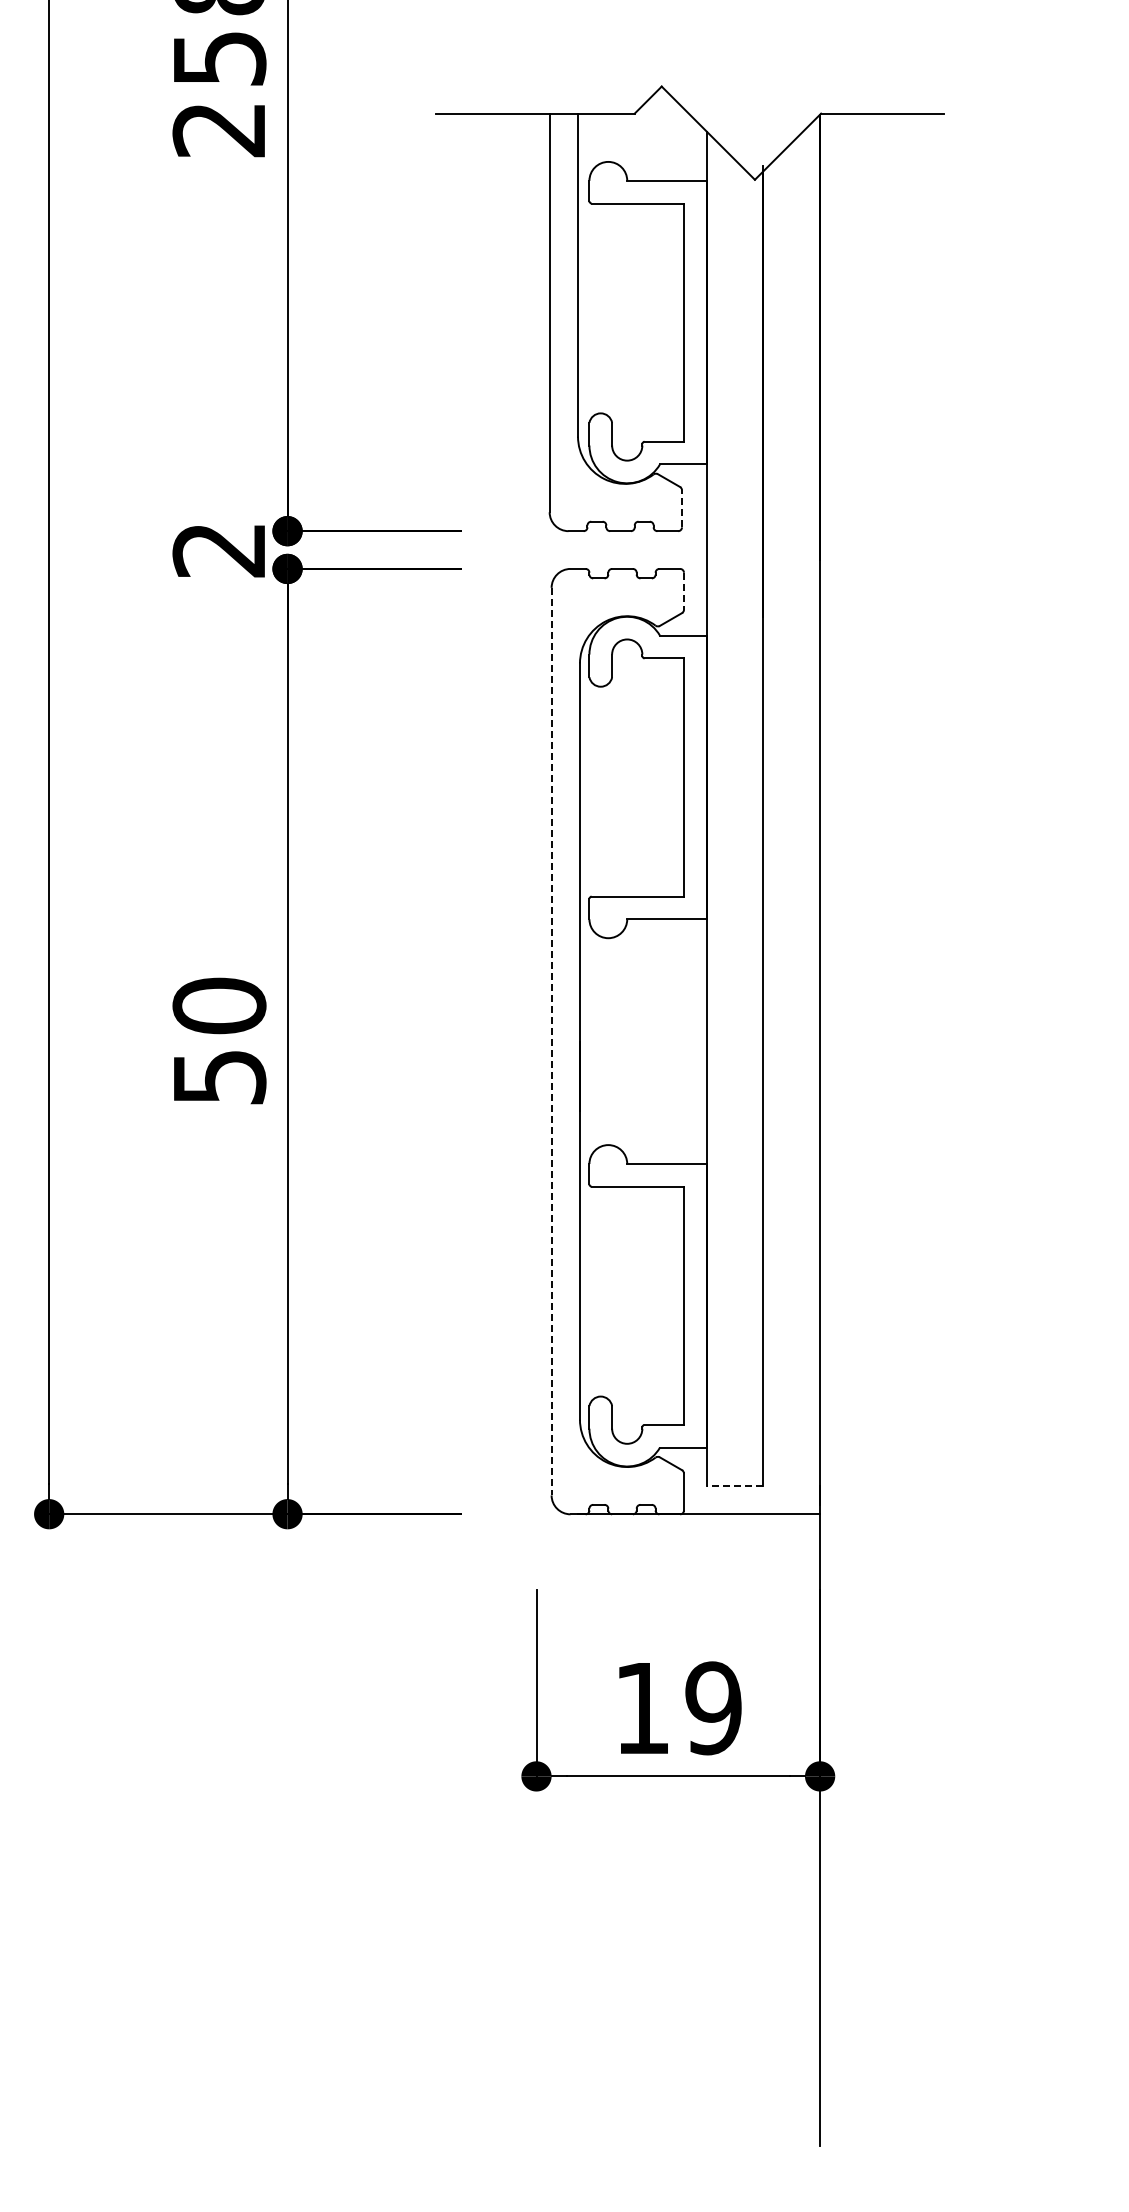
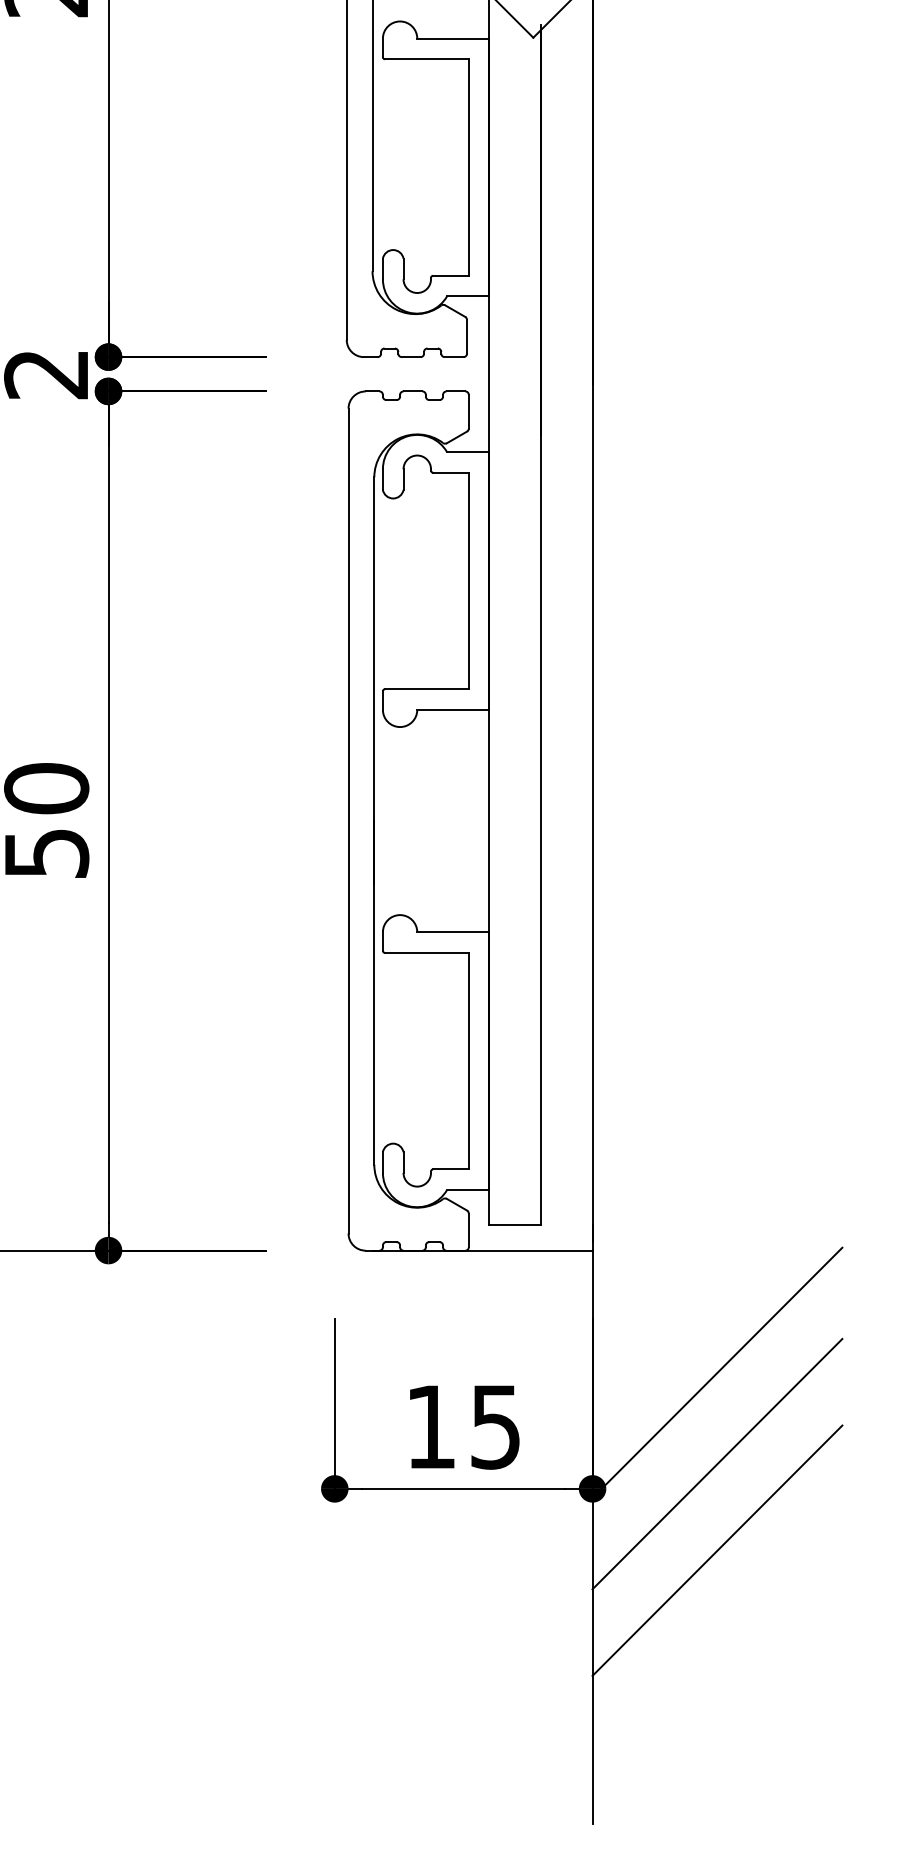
line: (682, 508) -> (467, 336), dashed -> solid
line: (683, 591) -> (468, 411), dashed -> solid
line: (551, 1041) -> (348, 820), dashed -> solid
line: (734, 1485) -> (514, 1224), dashed -> solid
line: (957, 1648) -> (717, 1372), added
text: (713, 1708) -> (495, 1427), 19 -> 15
line: (957, 1748) -> (717, 1463), added
line: (957, 1844) -> (717, 1550), added

